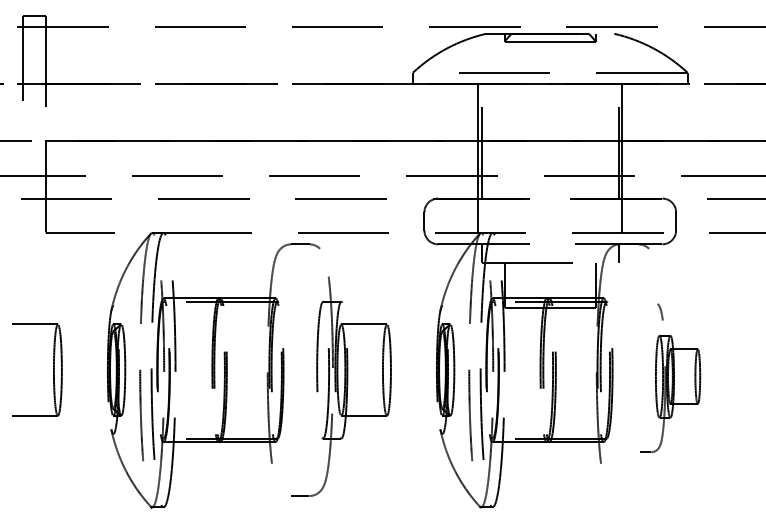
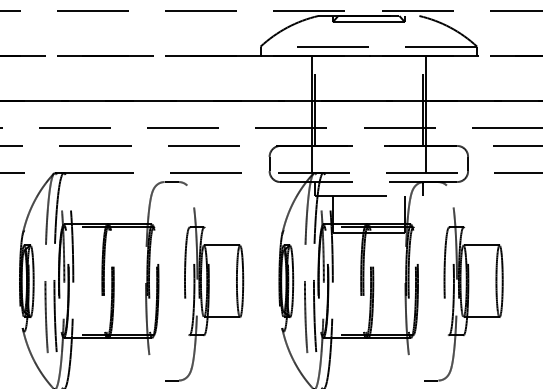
part: (670, 386) -> (463, 294), size x1.67

